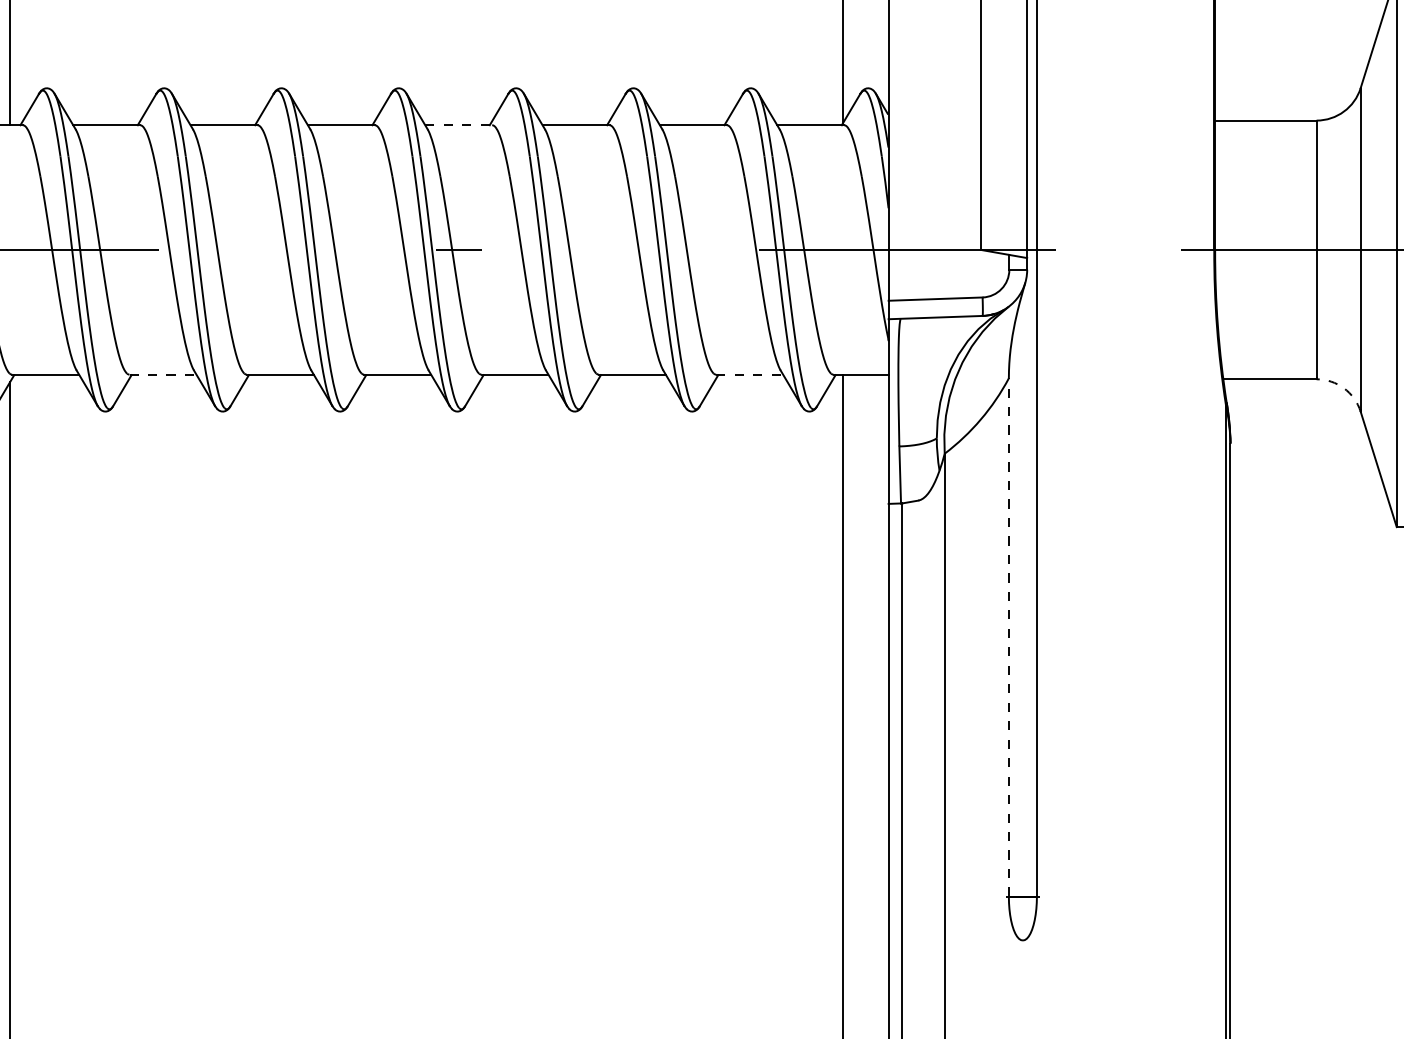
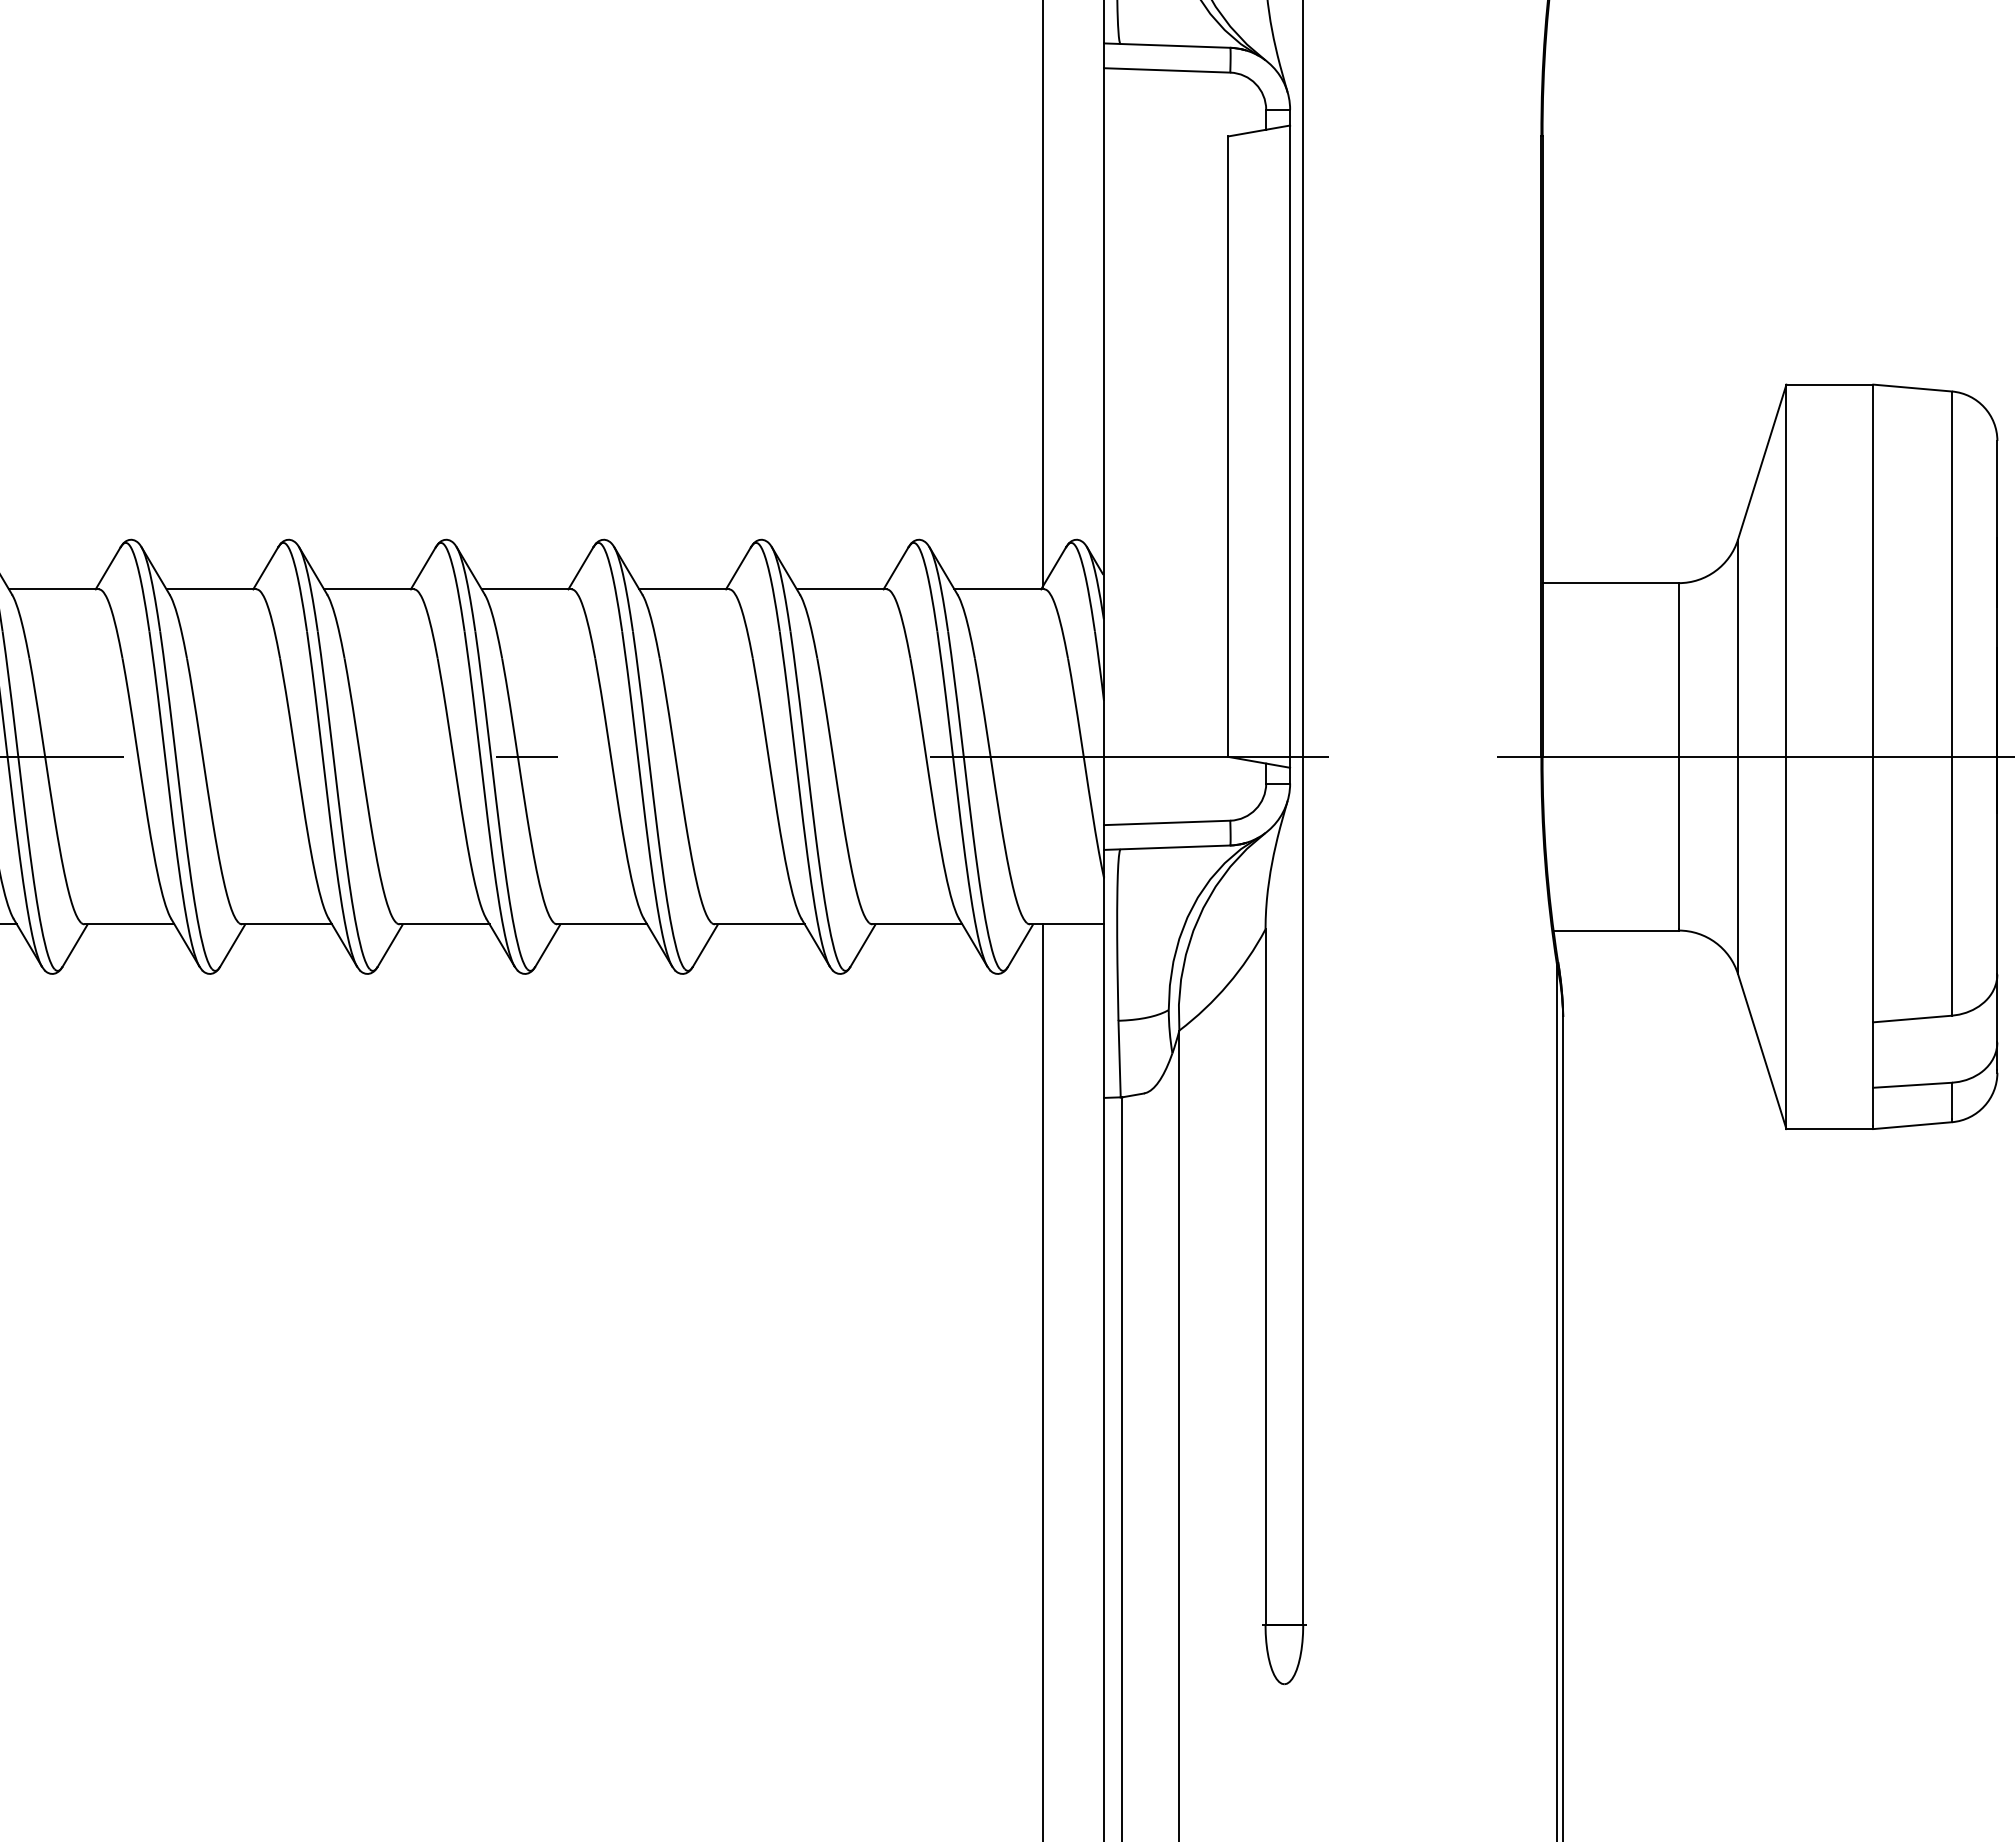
line: (458, 125) -> (526, 589), dashed -> solid
line: (162, 374) -> (129, 924), dashed -> solid
line: (749, 374) -> (917, 924), dashed -> solid
arc: (1343, 388) -> (1715, 942), dashed -> solid
line: (1008, 636) -> (1265, 1276), dashed -> solid

